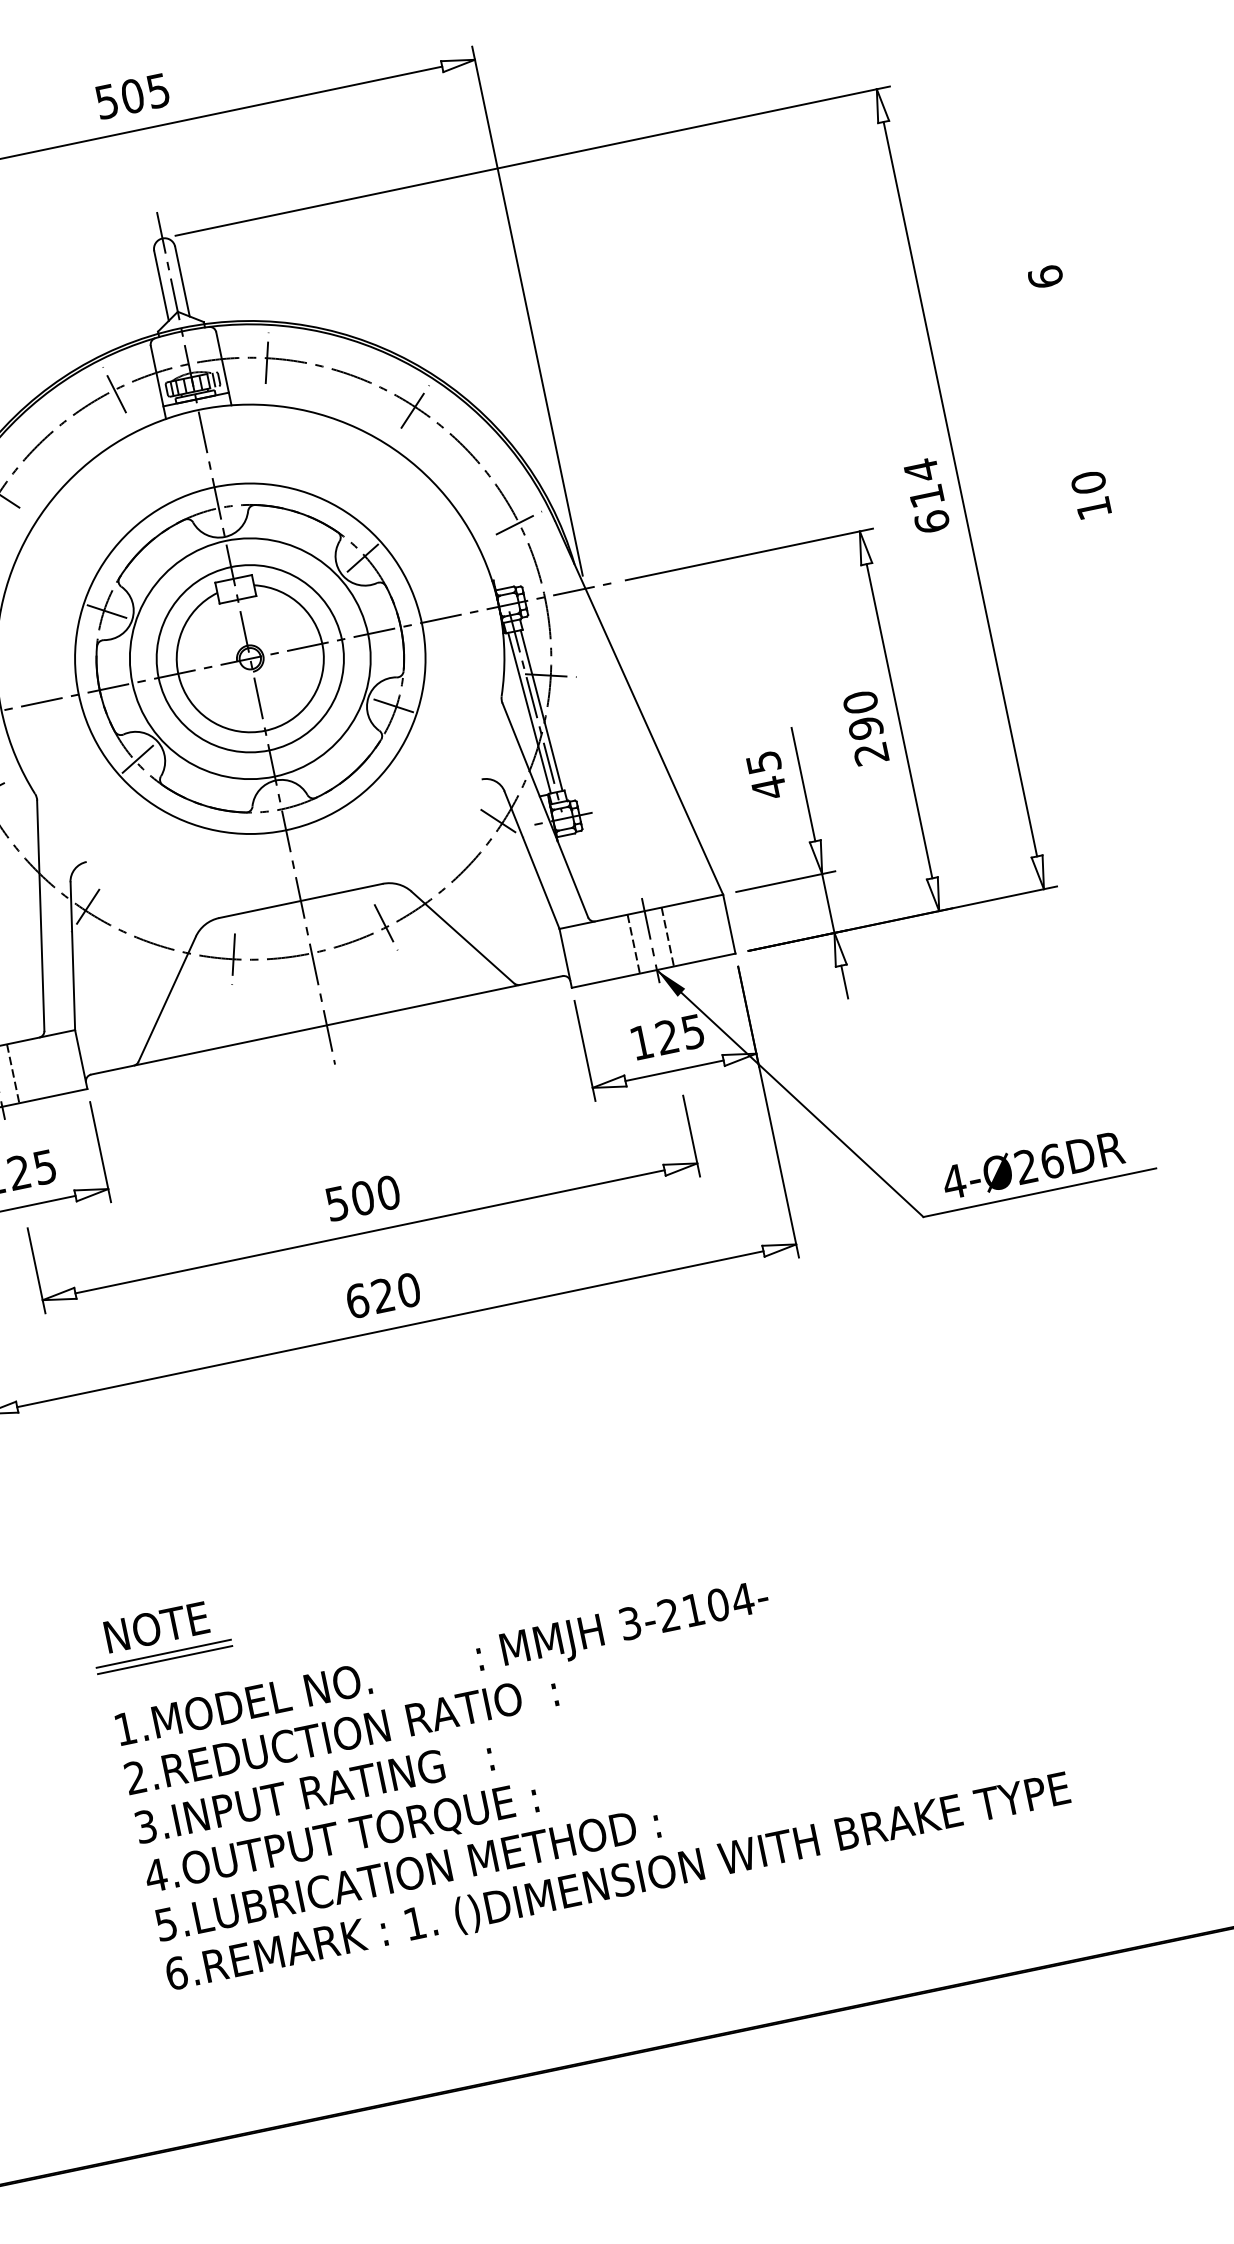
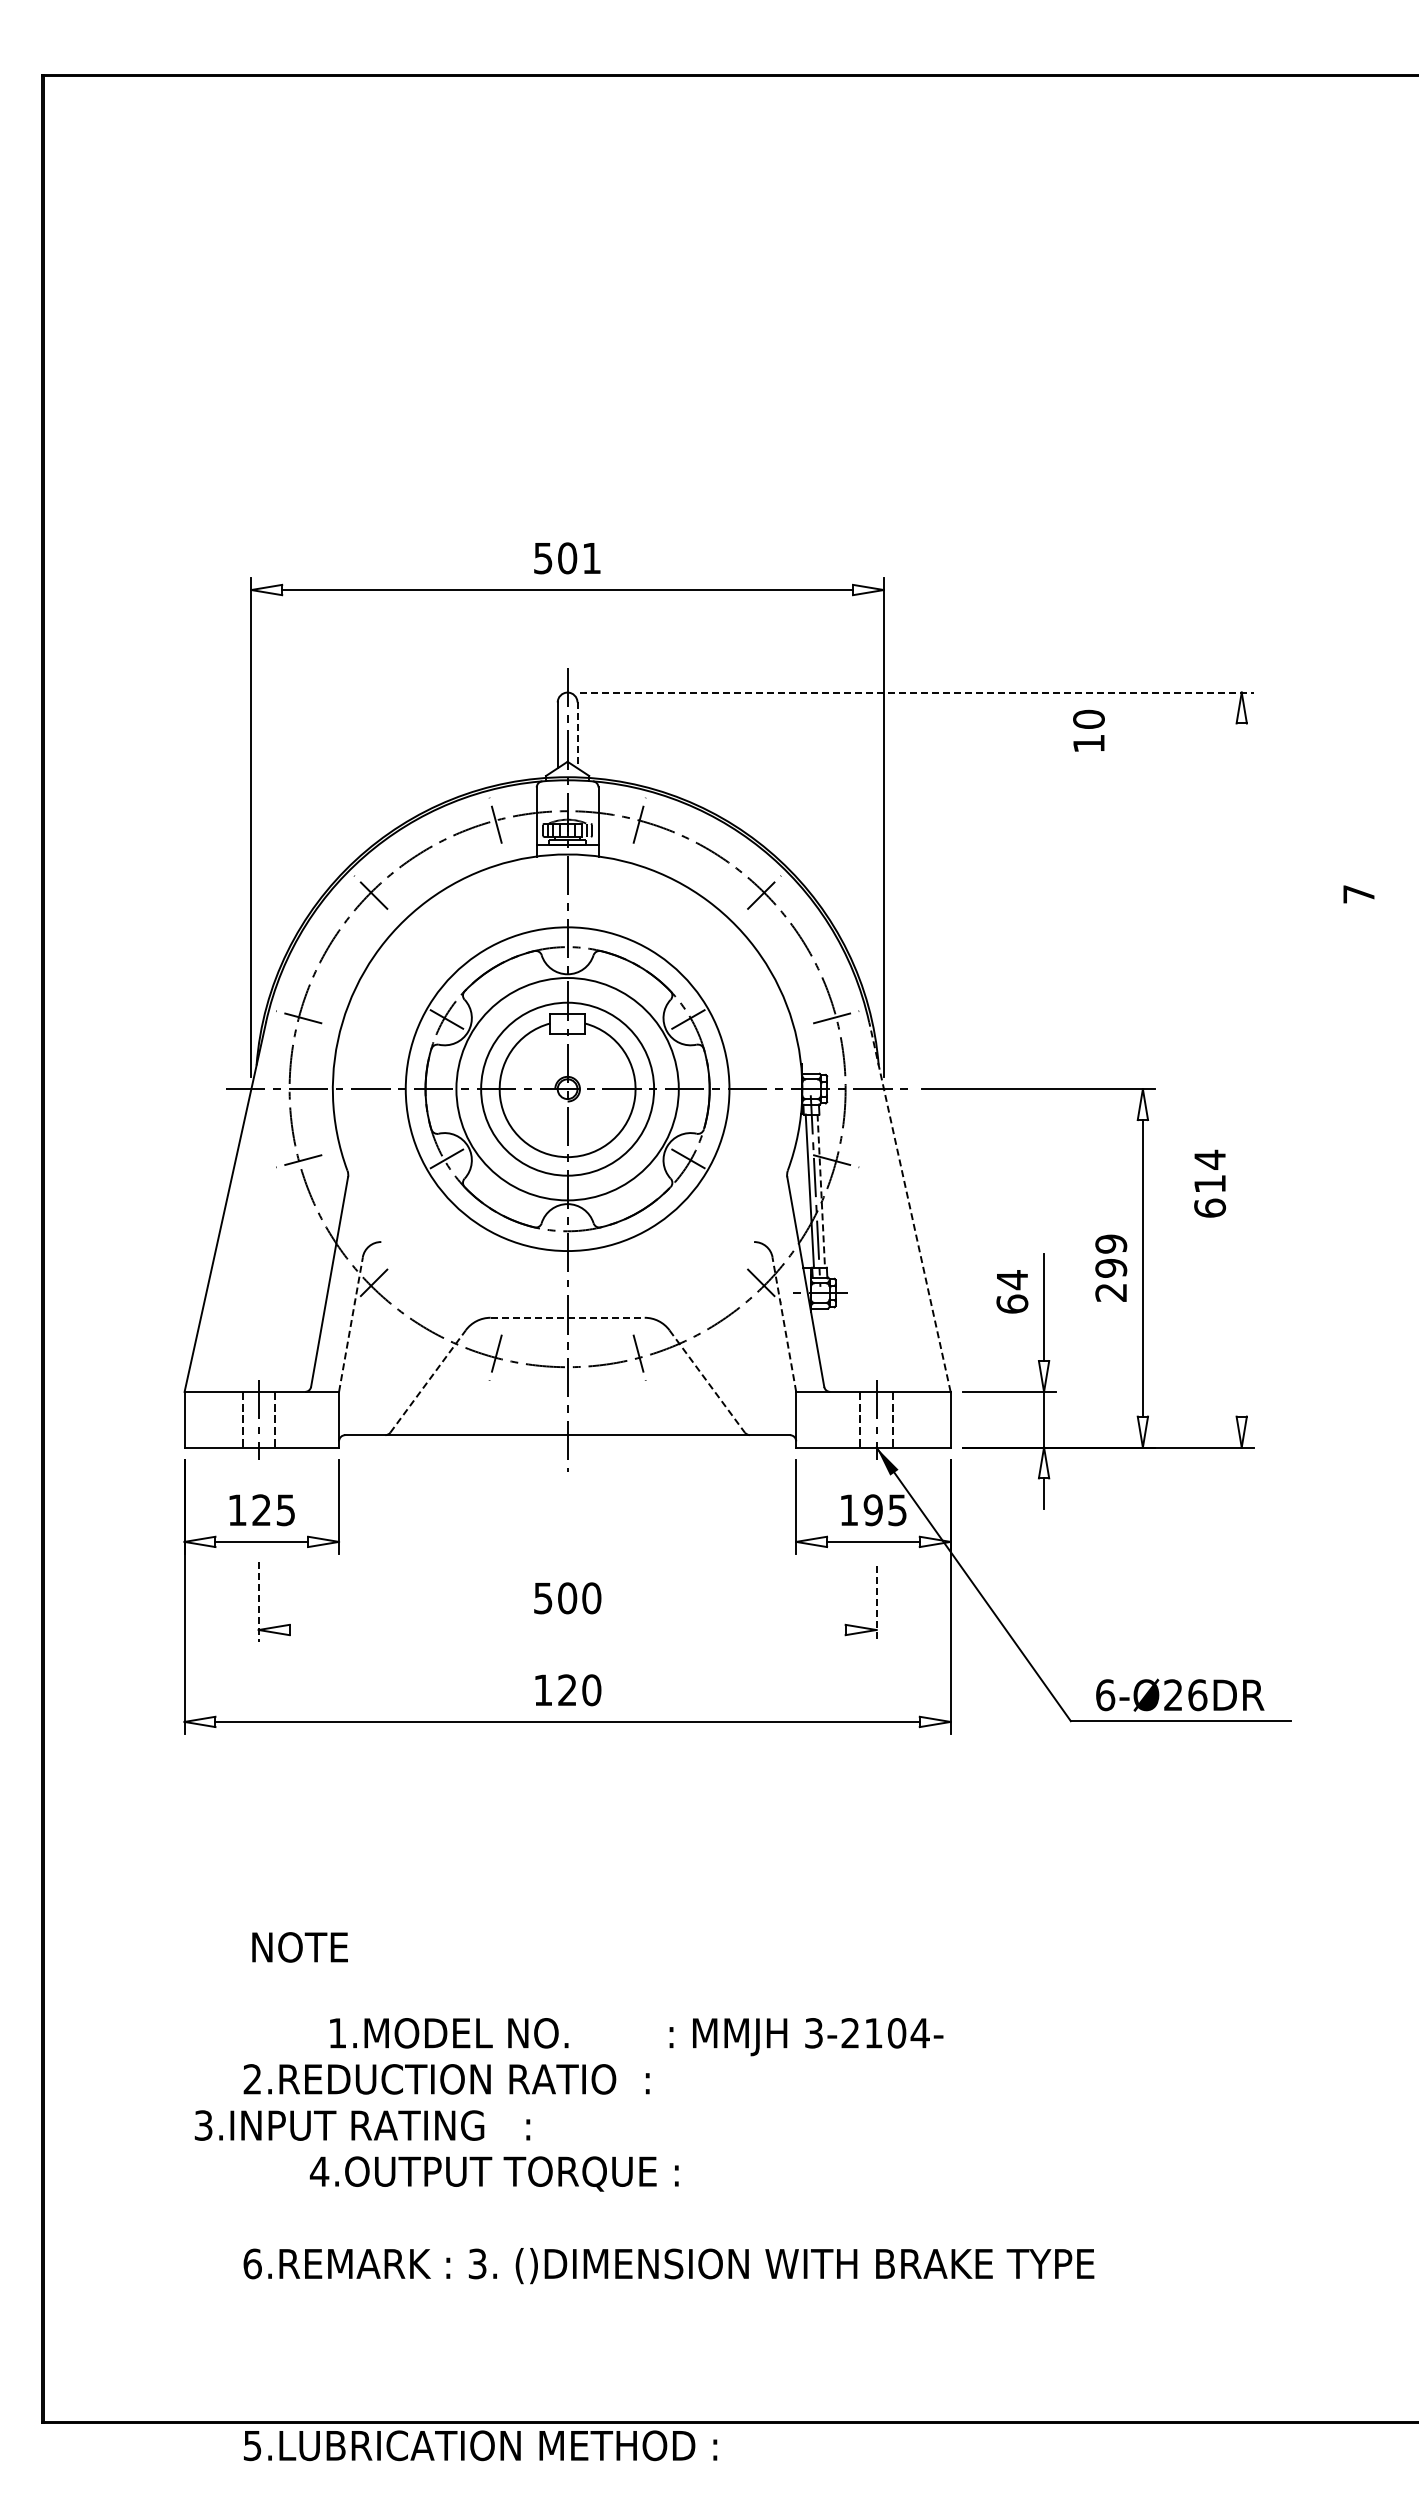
text: (158, 91) -> (591, 558), 505 -> 501
line: (533, 160) -> (917, 692), solid -> dashed
text: (1045, 276) -> (1358, 893), 6 -> 7
line: (182, 281) -> (577, 735), solid -> dashed
line: (960, 488) -> (1241, 1069), removed
text: (1090, 494) -> (1088, 730), moved
text: (926, 495) -> (1209, 1183), moved
text: (860, 701) -> (1111, 1243), 290 -> 299
line: (638, 707) -> (909, 1206), solid -> dashed
line: (541, 710) -> (821, 1191), solid -> dashed
text: (766, 775) -> (1012, 1292), 45 -> 64
line: (532, 860) -> (784, 1324), solid -> dashed
line: (301, 900) -> (568, 1317), solid -> dashed
line: (463, 937) -> (707, 1381), solid -> dashed
line: (73, 955) -> (351, 1324), solid -> dashed
line: (167, 999) -> (428, 1381), solid -> dashed
text: (666, 1037) -> (872, 1510), 125 -> 195
line: (691, 1136) -> (876, 1604), solid -> dashed
text: (954, 1182) -> (1105, 1695), 4-Ø26DR -> 6-Ø26DR
line: (370, 1232) -> (567, 1630), removed
line: (36, 1271) -> (258, 1602), solid -> dashed
text: (357, 1301) -> (543, 1690), 620 -> 120
part: (164, 1656) -> (301, 1975), removed
text: (443, 1667) -> (636, 2037), moved
text: (314, 1791) -> (362, 2125), moved
text: (340, 1838) -> (493, 2173), moved
text: (407, 1873) -> (480, 2445), moved
text: (414, 1923) -> (477, 2263), 1. -> 3.

